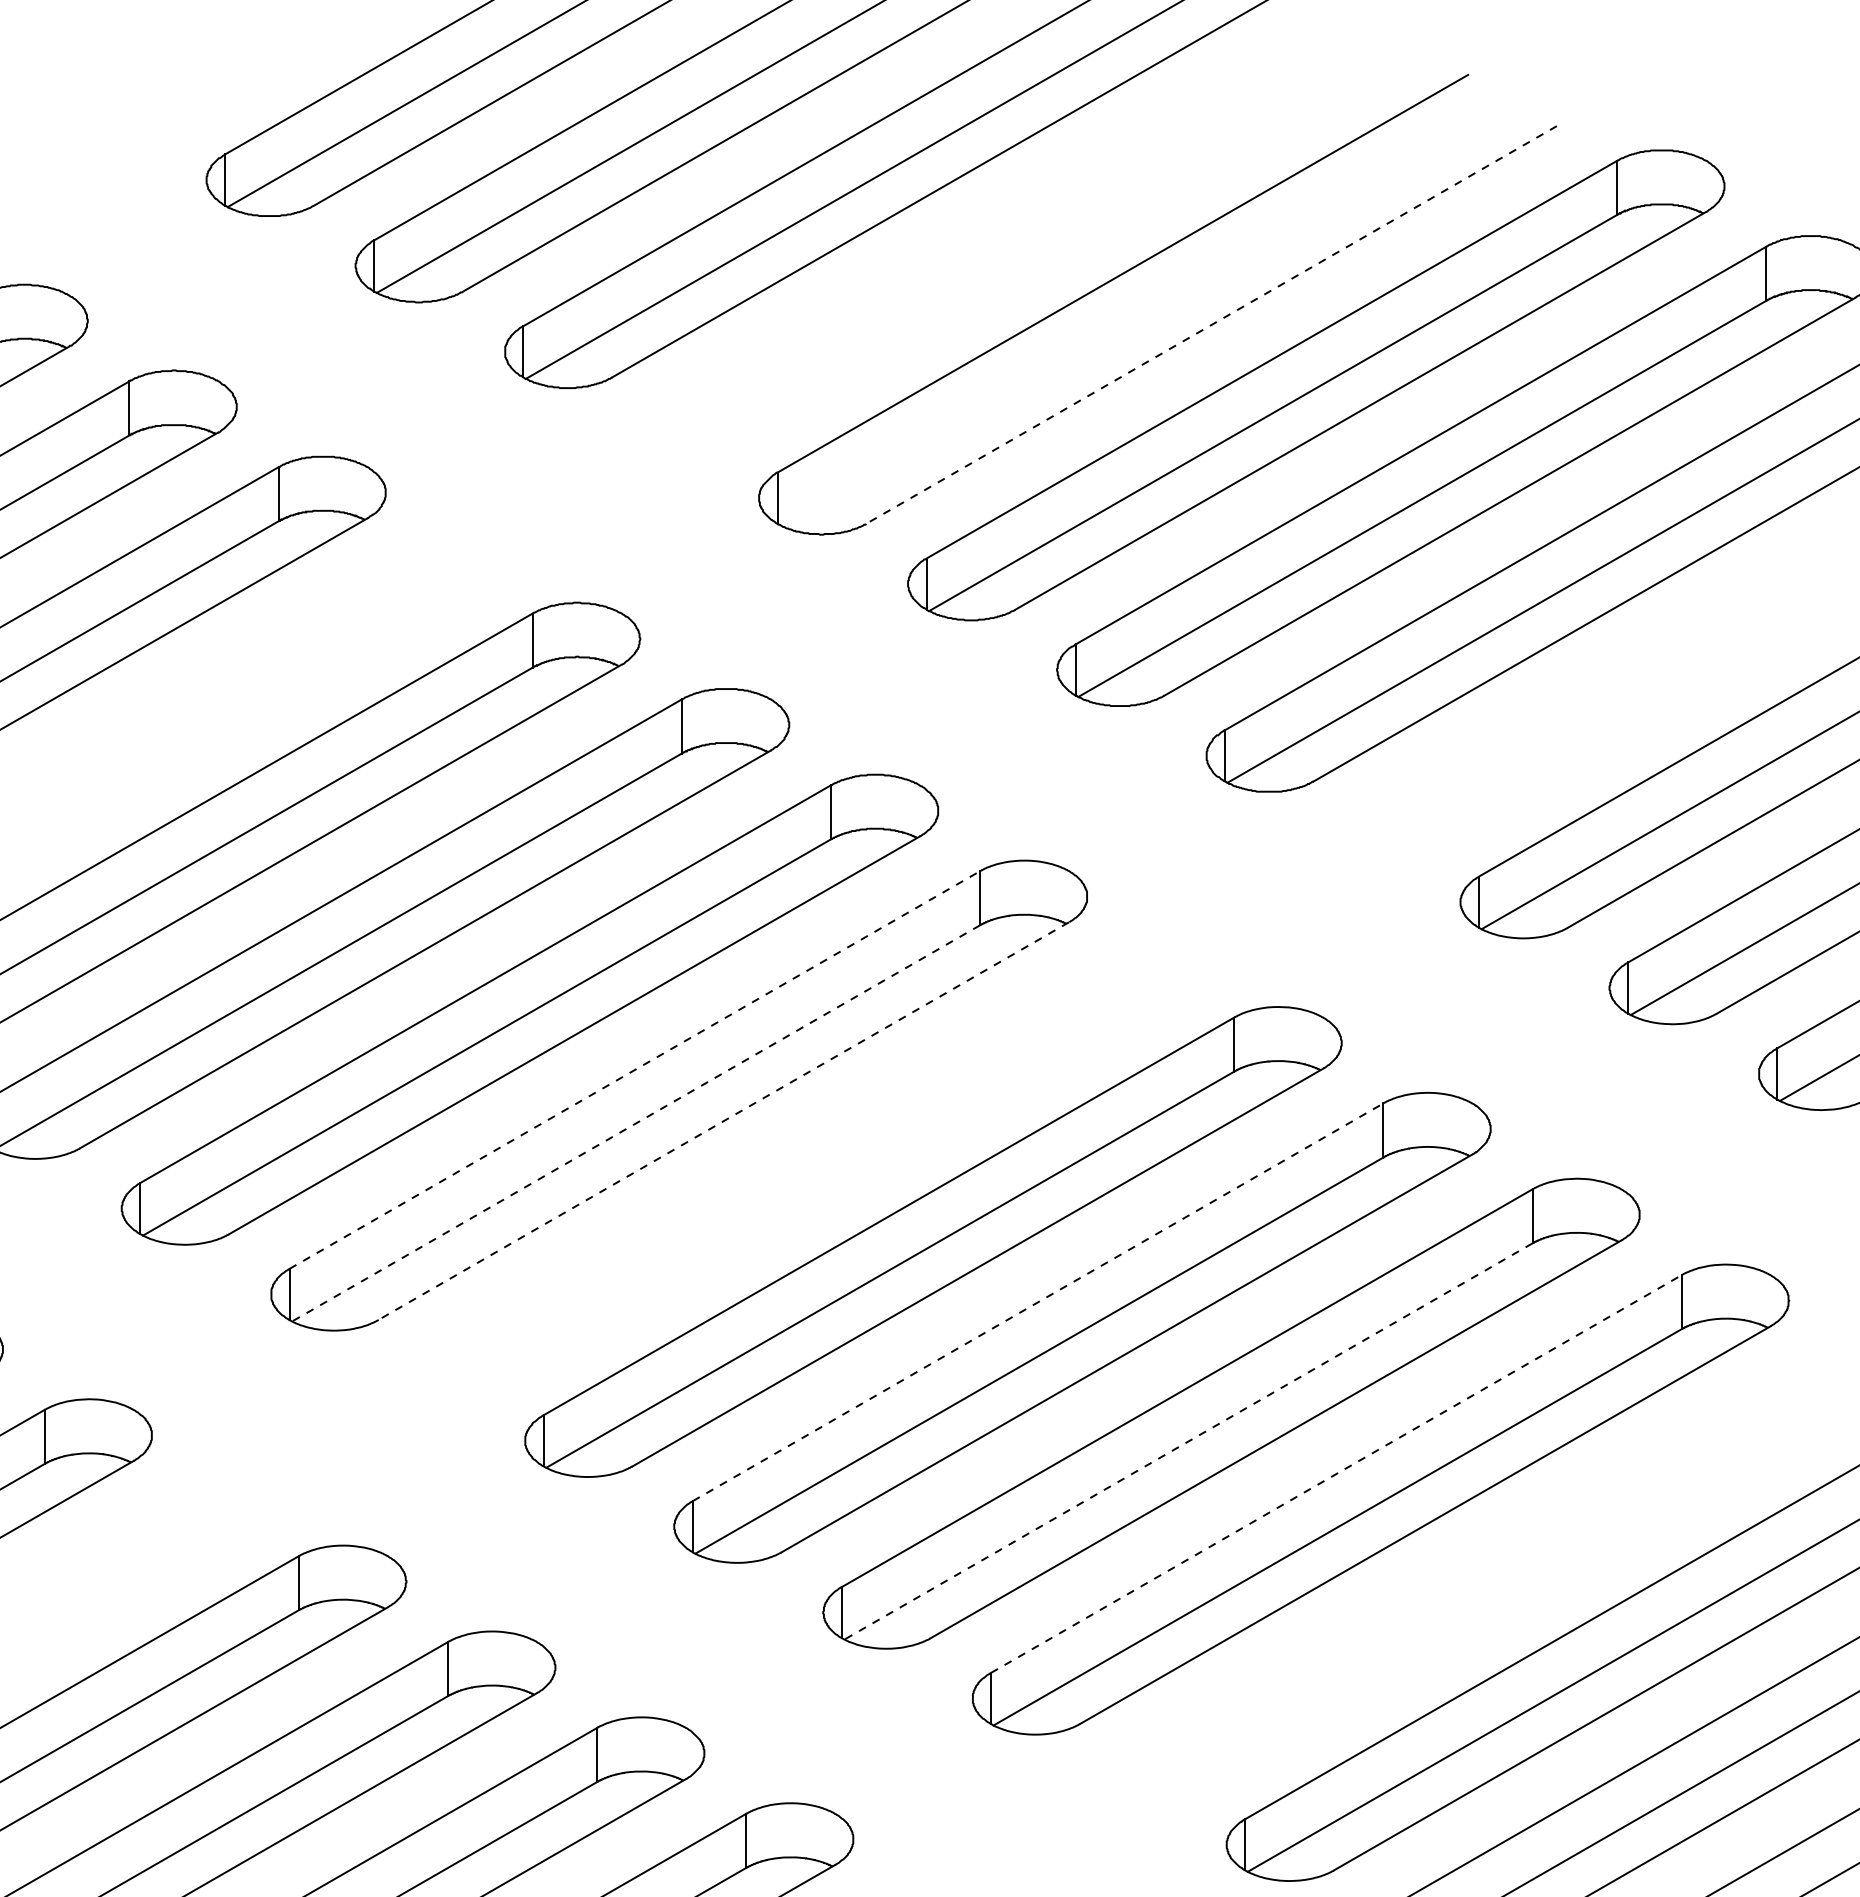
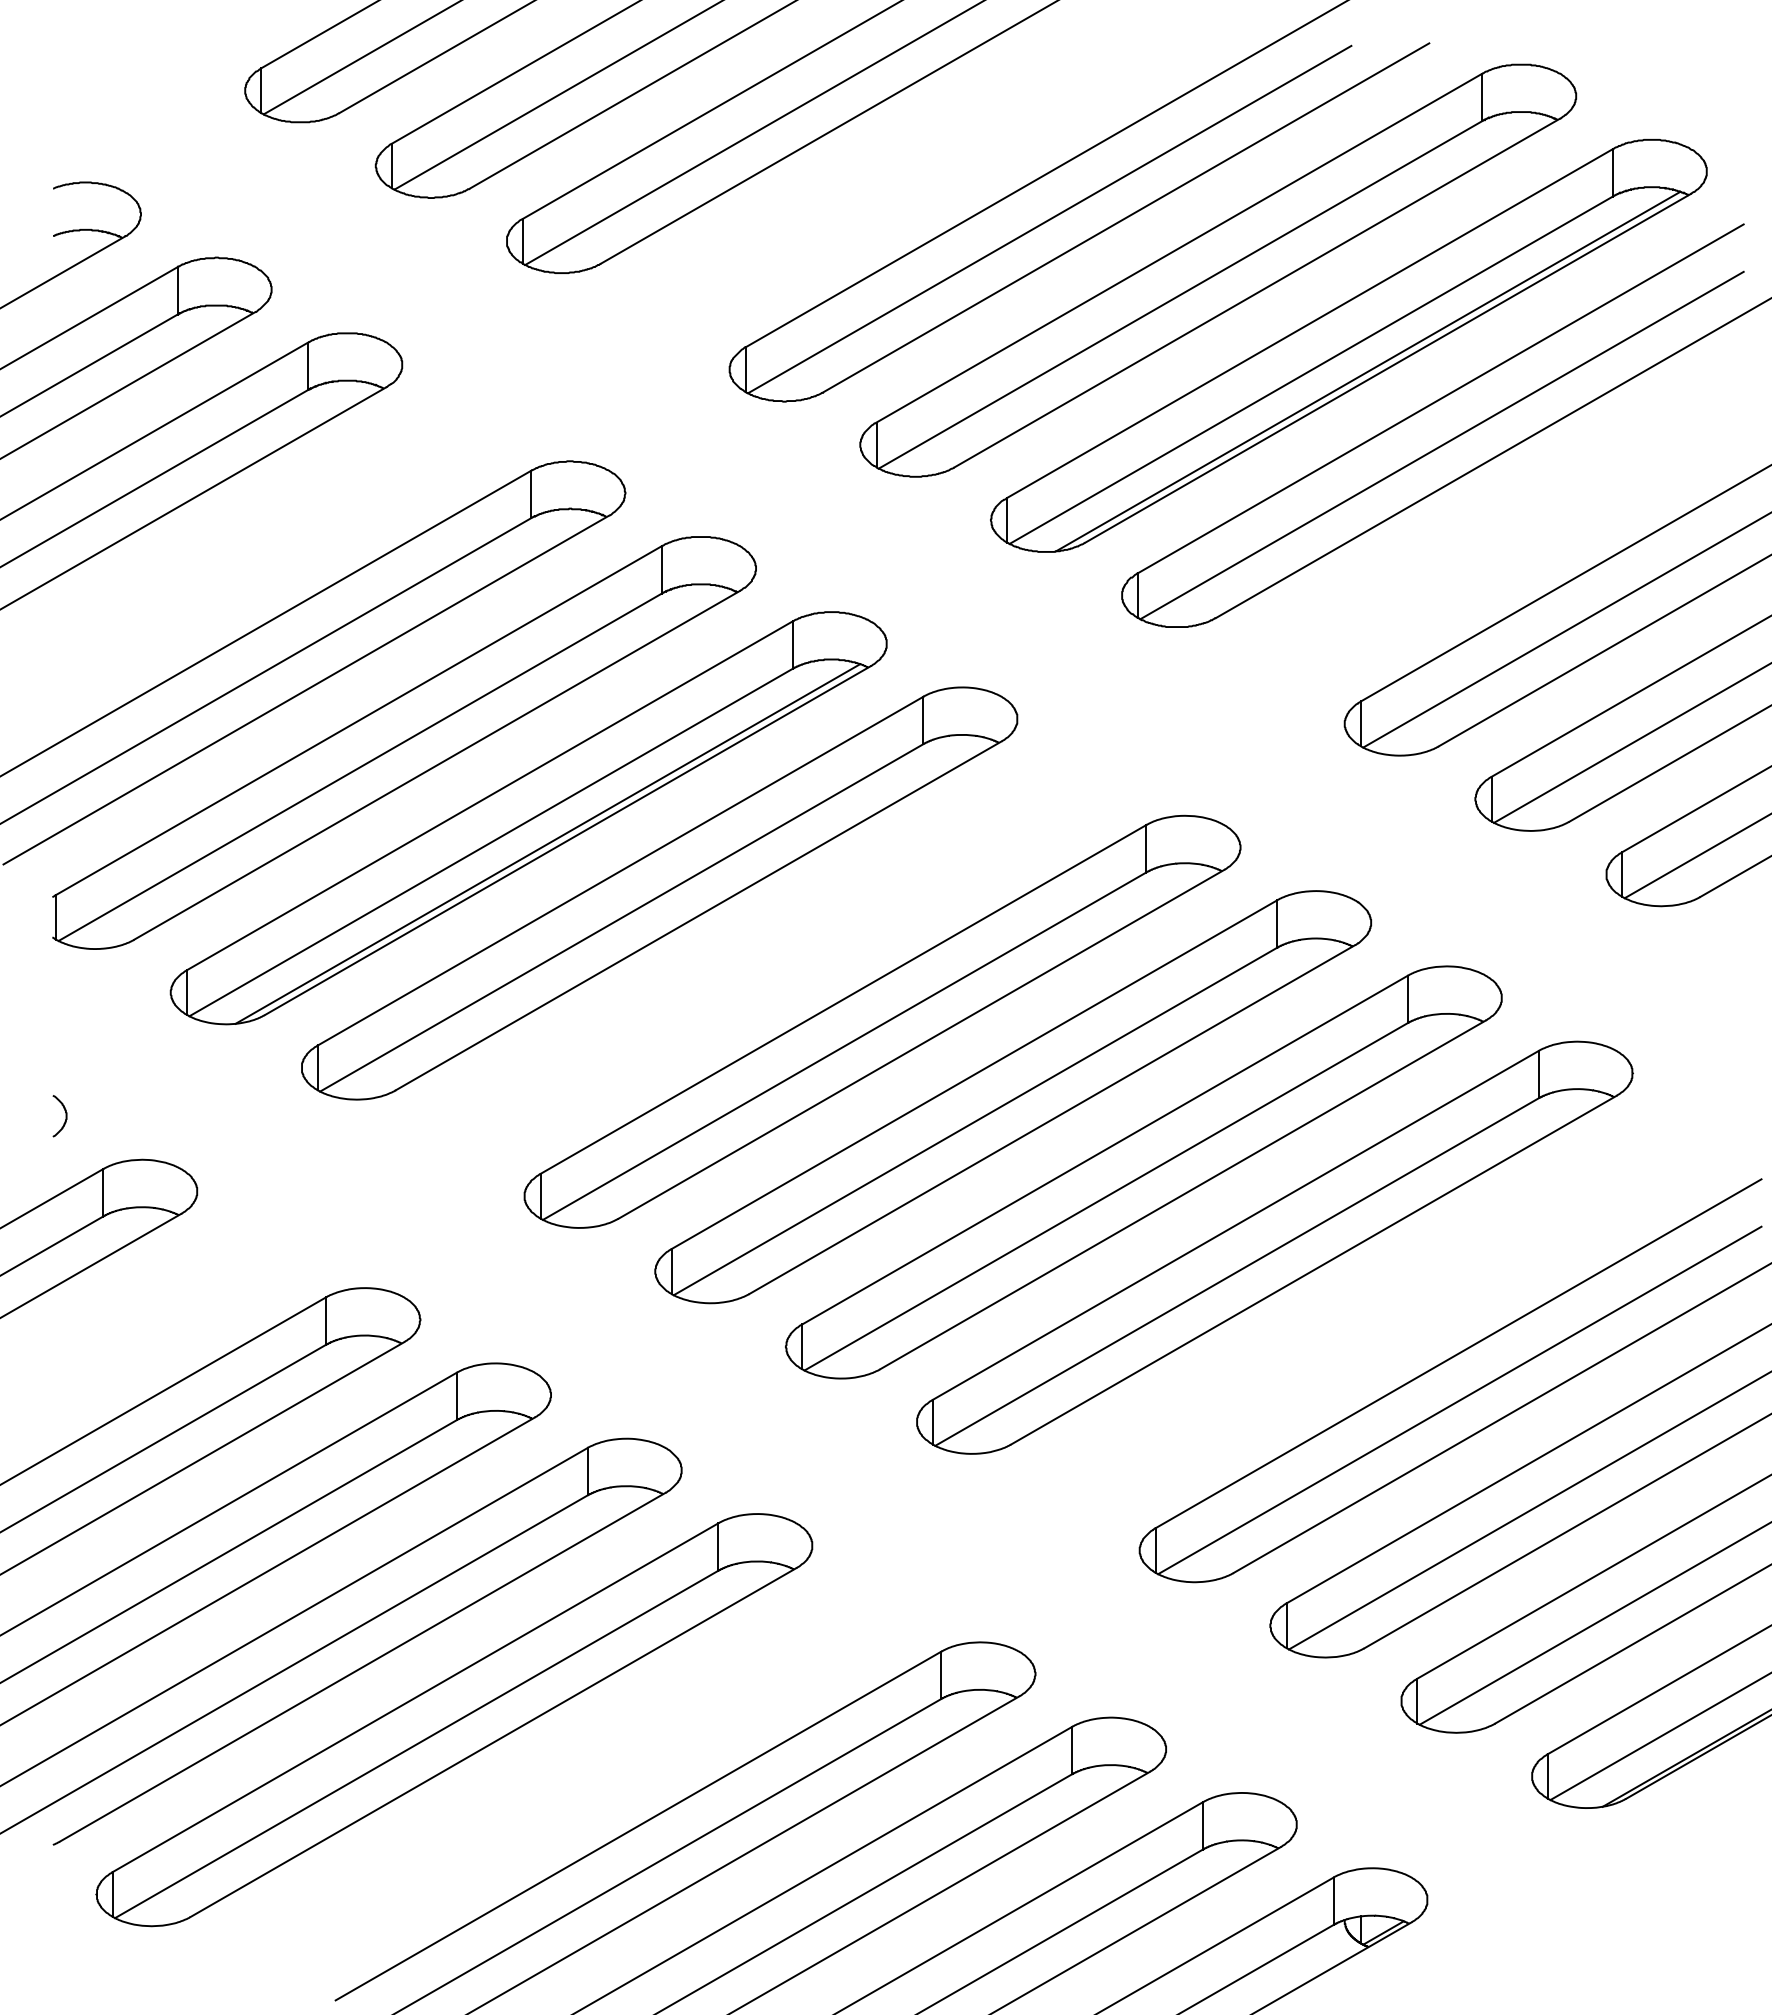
line: (1211, 324) -> (1126, 217), dashed -> solid
line: (1123, 326) -> (1049, 219), added
line: (1486, 500) -> (1367, 371), added
line: (551, 1038) -> (547, 843), added
line: (635, 1069) -> (621, 870), dashed -> solid
line: (723, 1121) -> (698, 916), dashed -> solid
line: (635, 1124) -> (621, 918), dashed -> solid
line: (1038, 1302) -> (974, 1074), dashed -> solid
line: (1187, 1442) -> (1105, 1197), dashed -> solid
line: (1337, 1474) -> (1236, 1225), dashed -> solid

